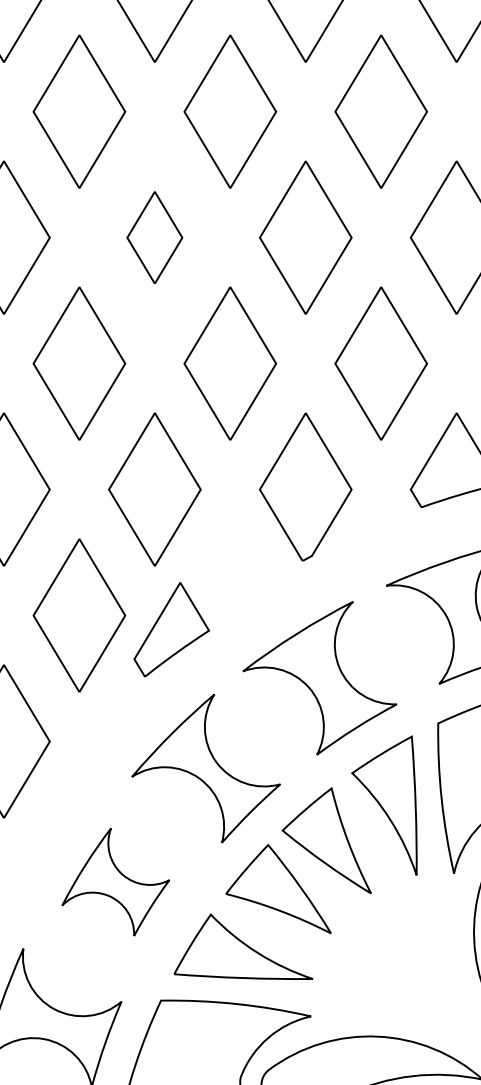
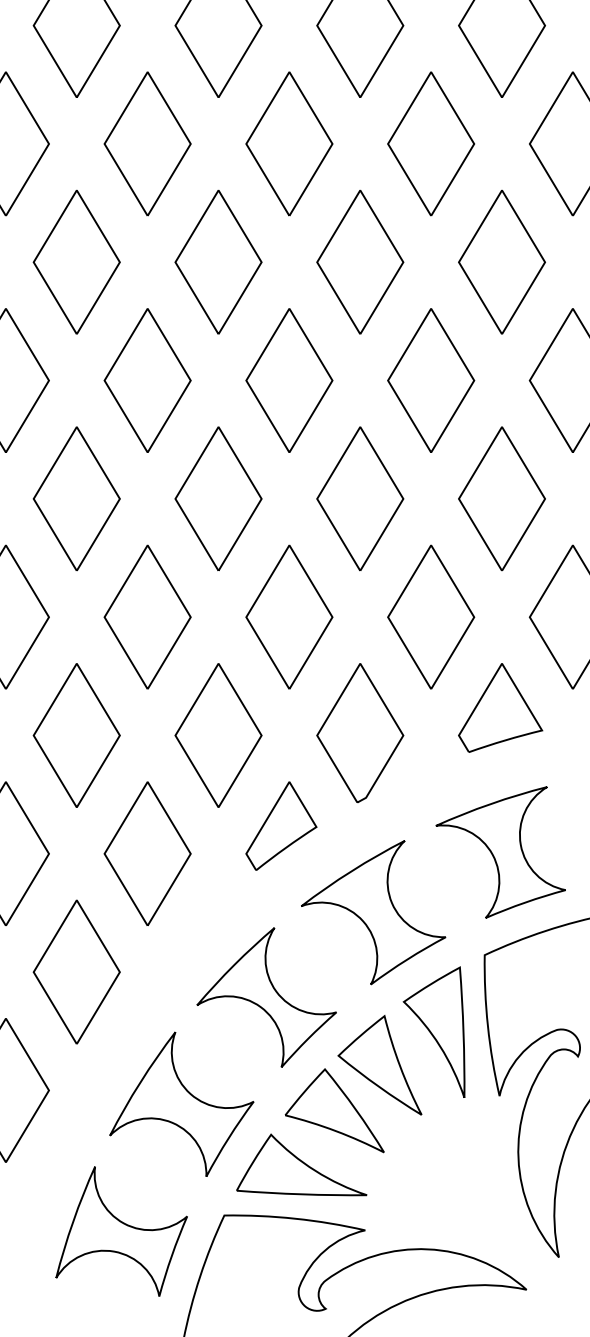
part: (154, 237) -> (218, 498), size x1.67
part: (171, 629) -> (281, 825), moved
part: (115, 881) -> (181, 1103), size x1.43

